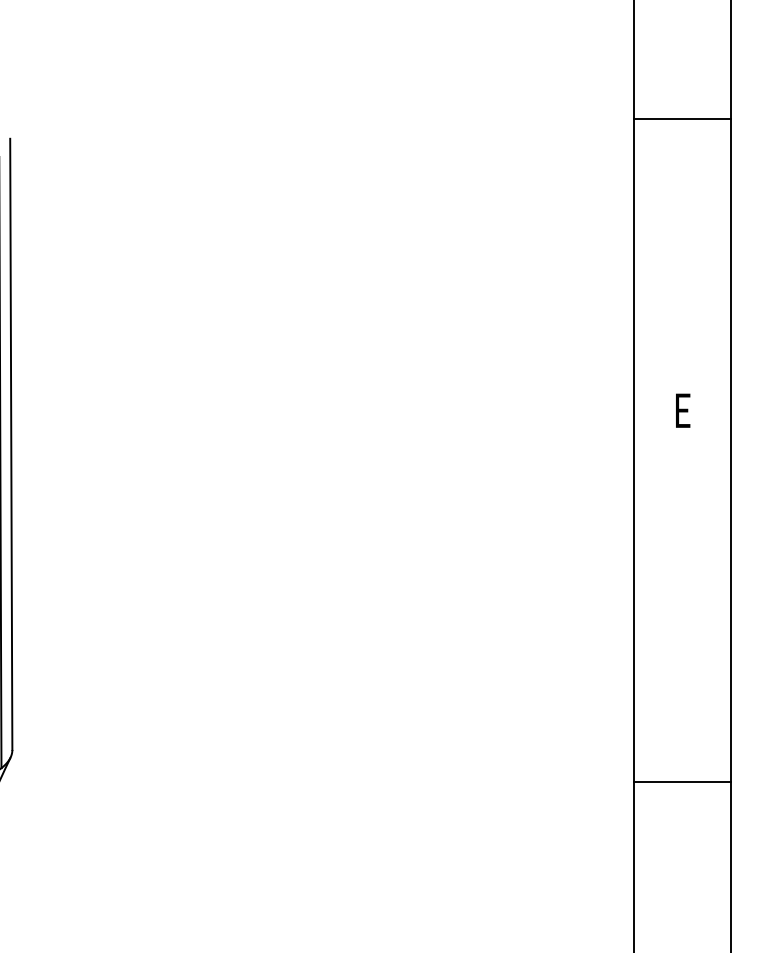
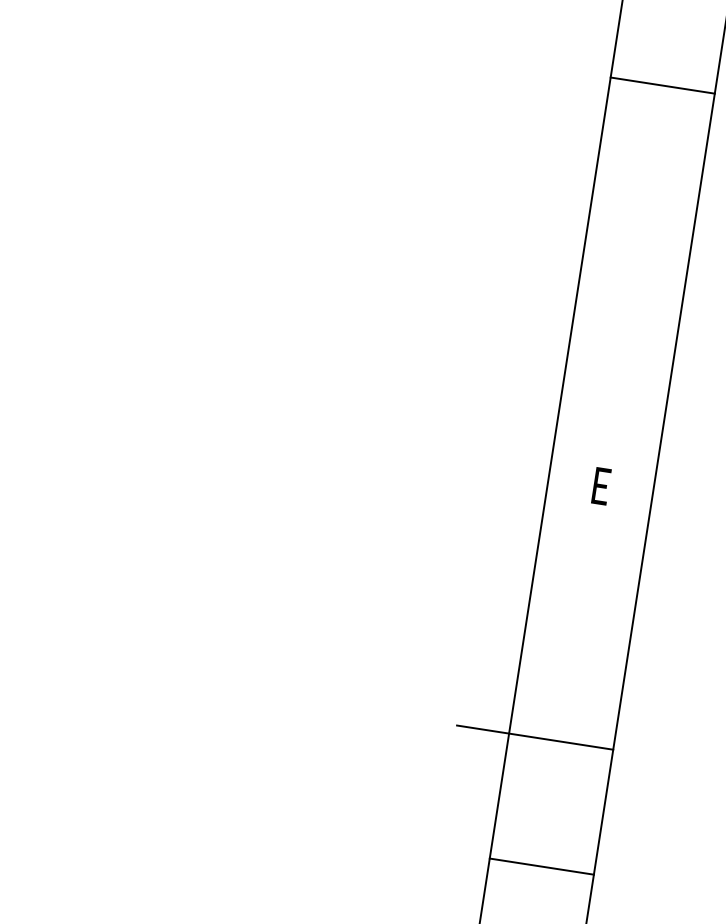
line: (682, 118) -> (662, 85), moved
text: (683, 410) -> (601, 486), moved
line: (657, 690) -> (534, 737), added
line: (682, 781) -> (541, 866), moved

